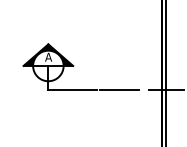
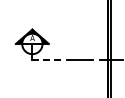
line: (72, 90) -> (48, 60), solid -> dashed

